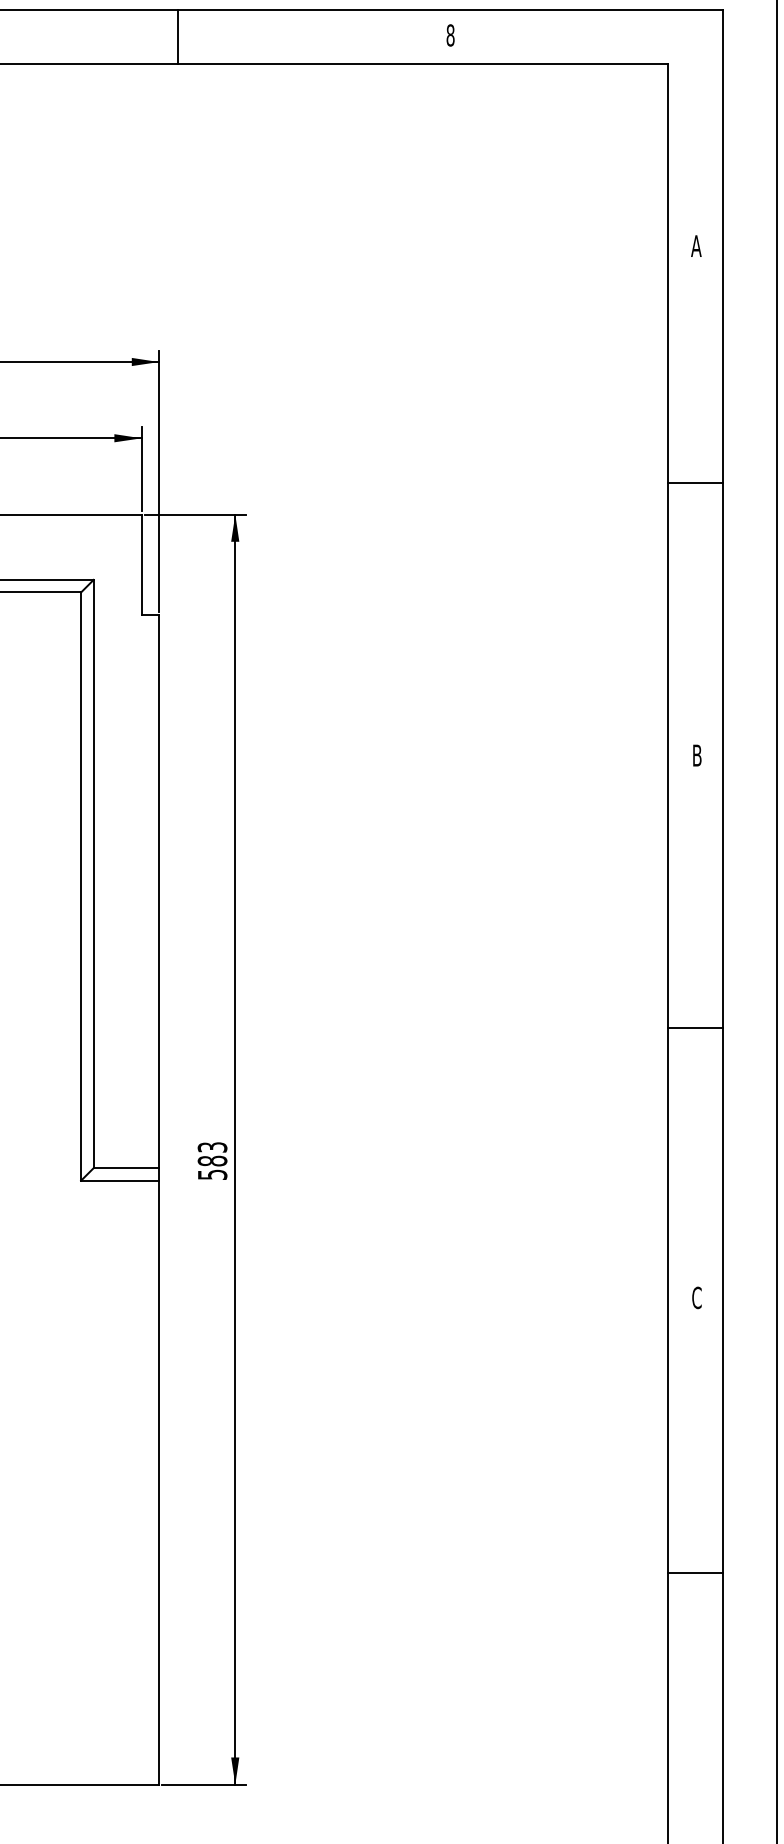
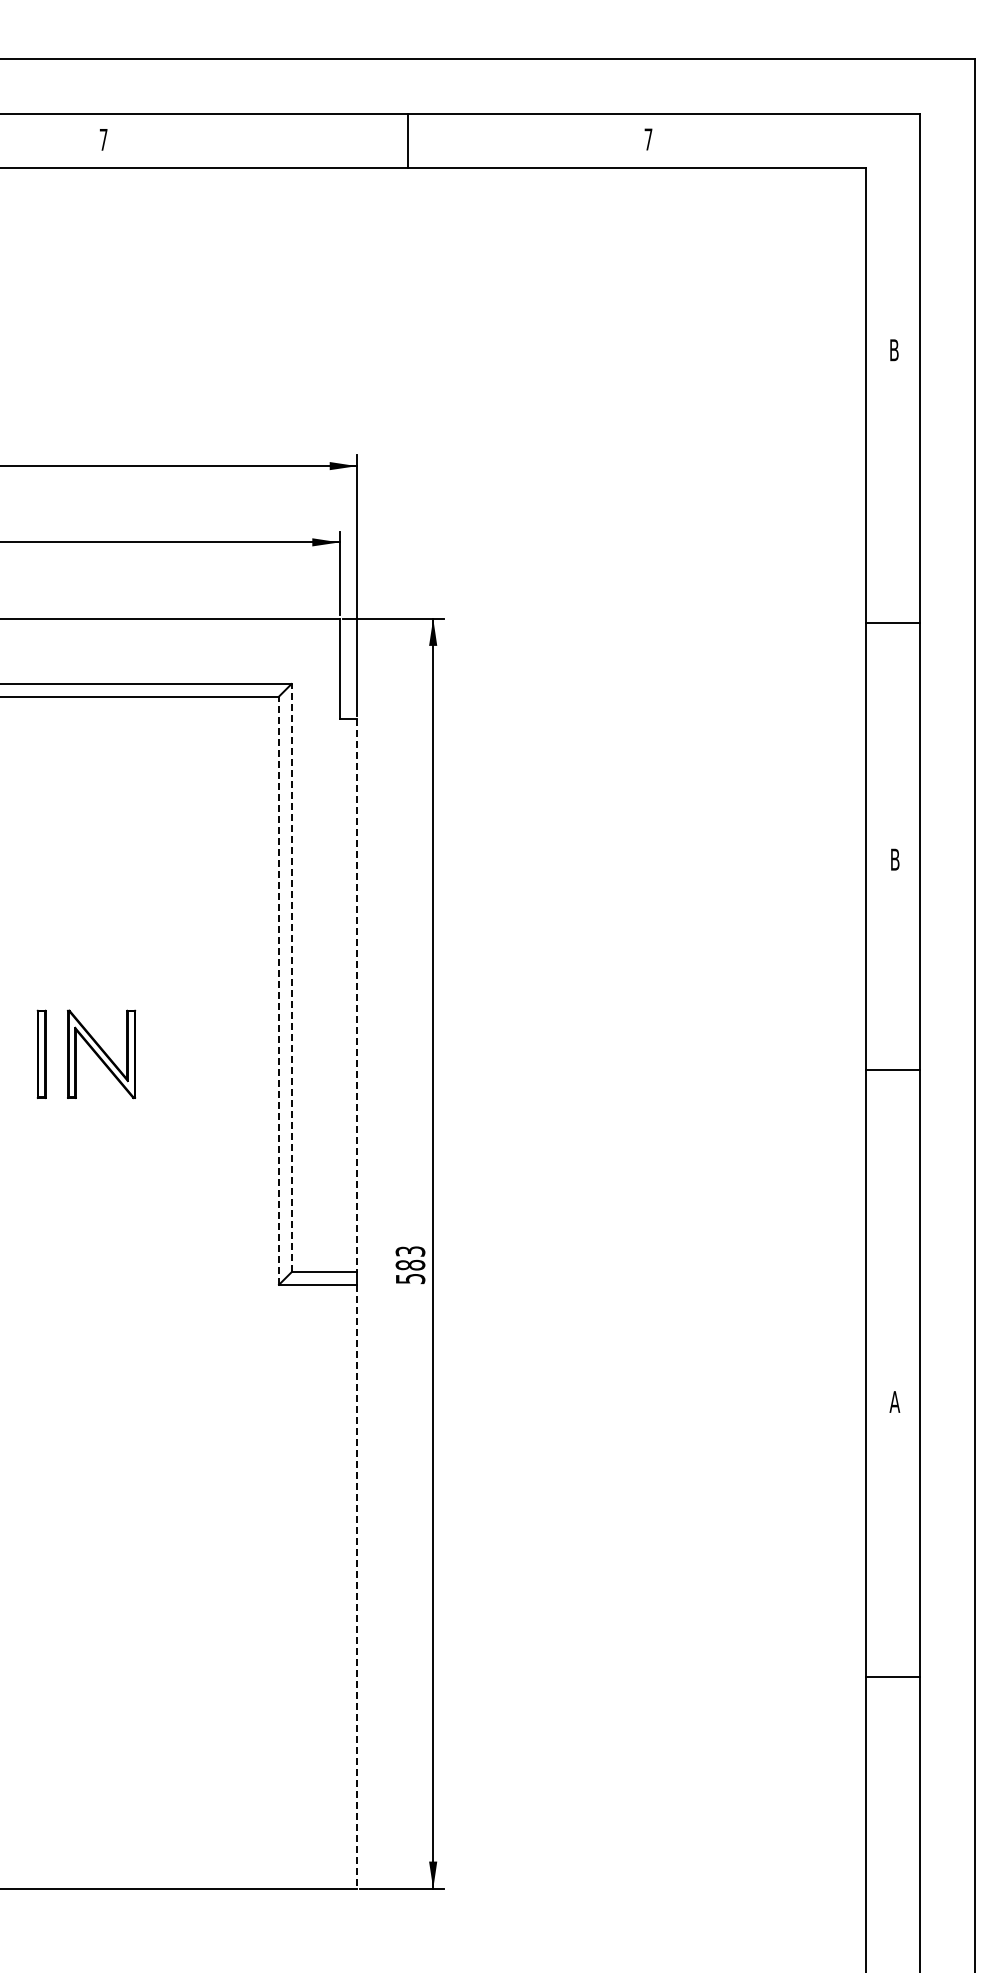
text: (450, 35) -> (648, 139), 8 -> 7
line: (177, 36) -> (407, 140), moved
text: (696, 246) -> (894, 350), A -> B
line: (695, 483) -> (893, 622), moved
line: (93, 873) -> (291, 977), solid -> dashed
line: (81, 886) -> (279, 990), solid -> dashed
line: (158, 891) -> (356, 995), solid -> dashed
line: (695, 1028) -> (893, 1070), moved
text: (696, 1297) -> (894, 1401), C -> A
line: (158, 1482) -> (356, 1586), solid -> dashed

